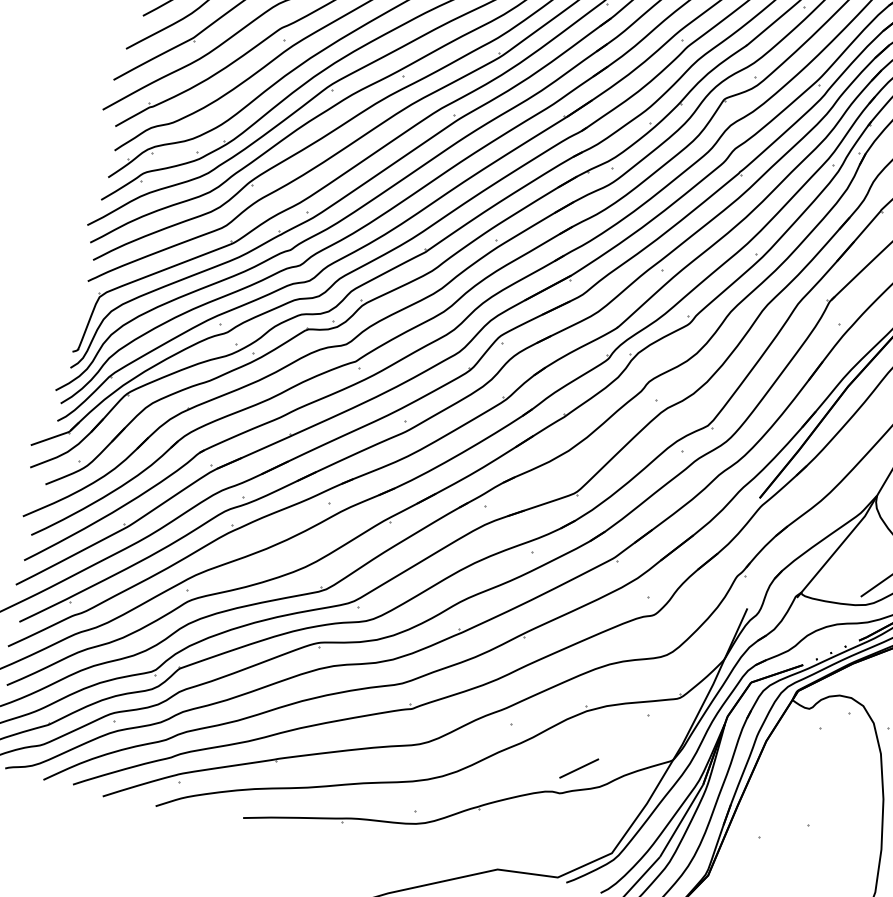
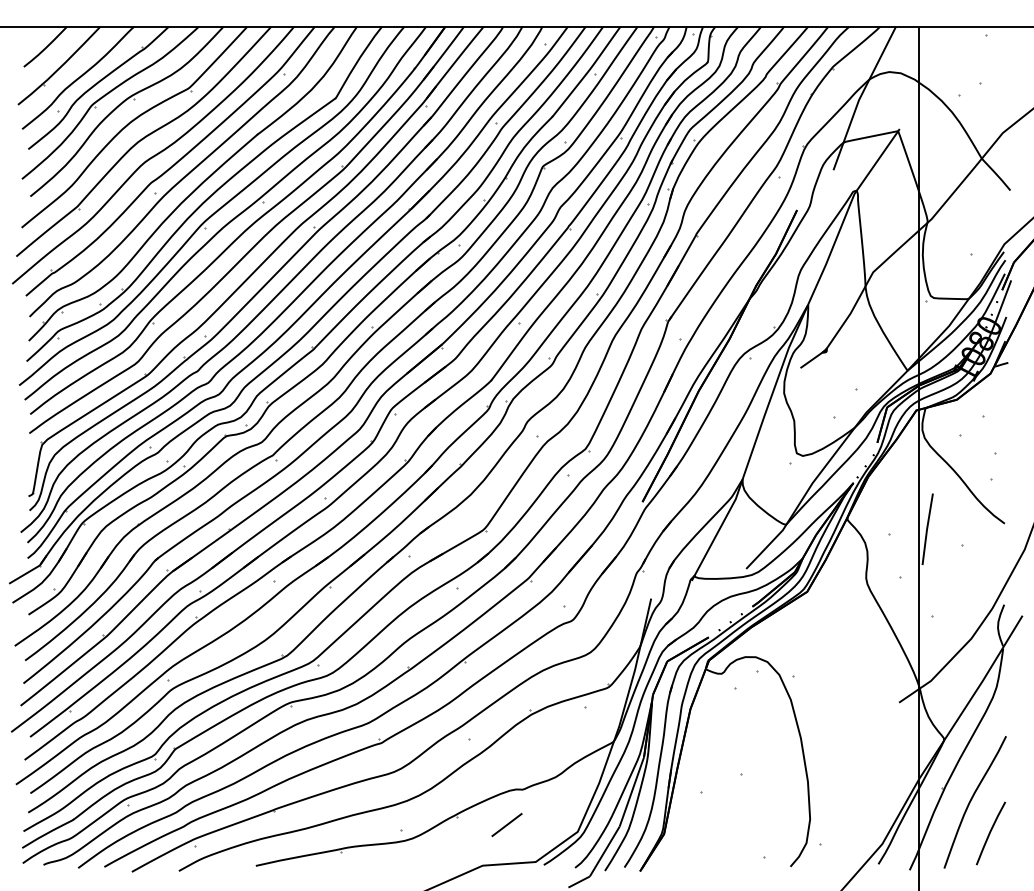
line: (578, 768) -> (506, 825), moved

